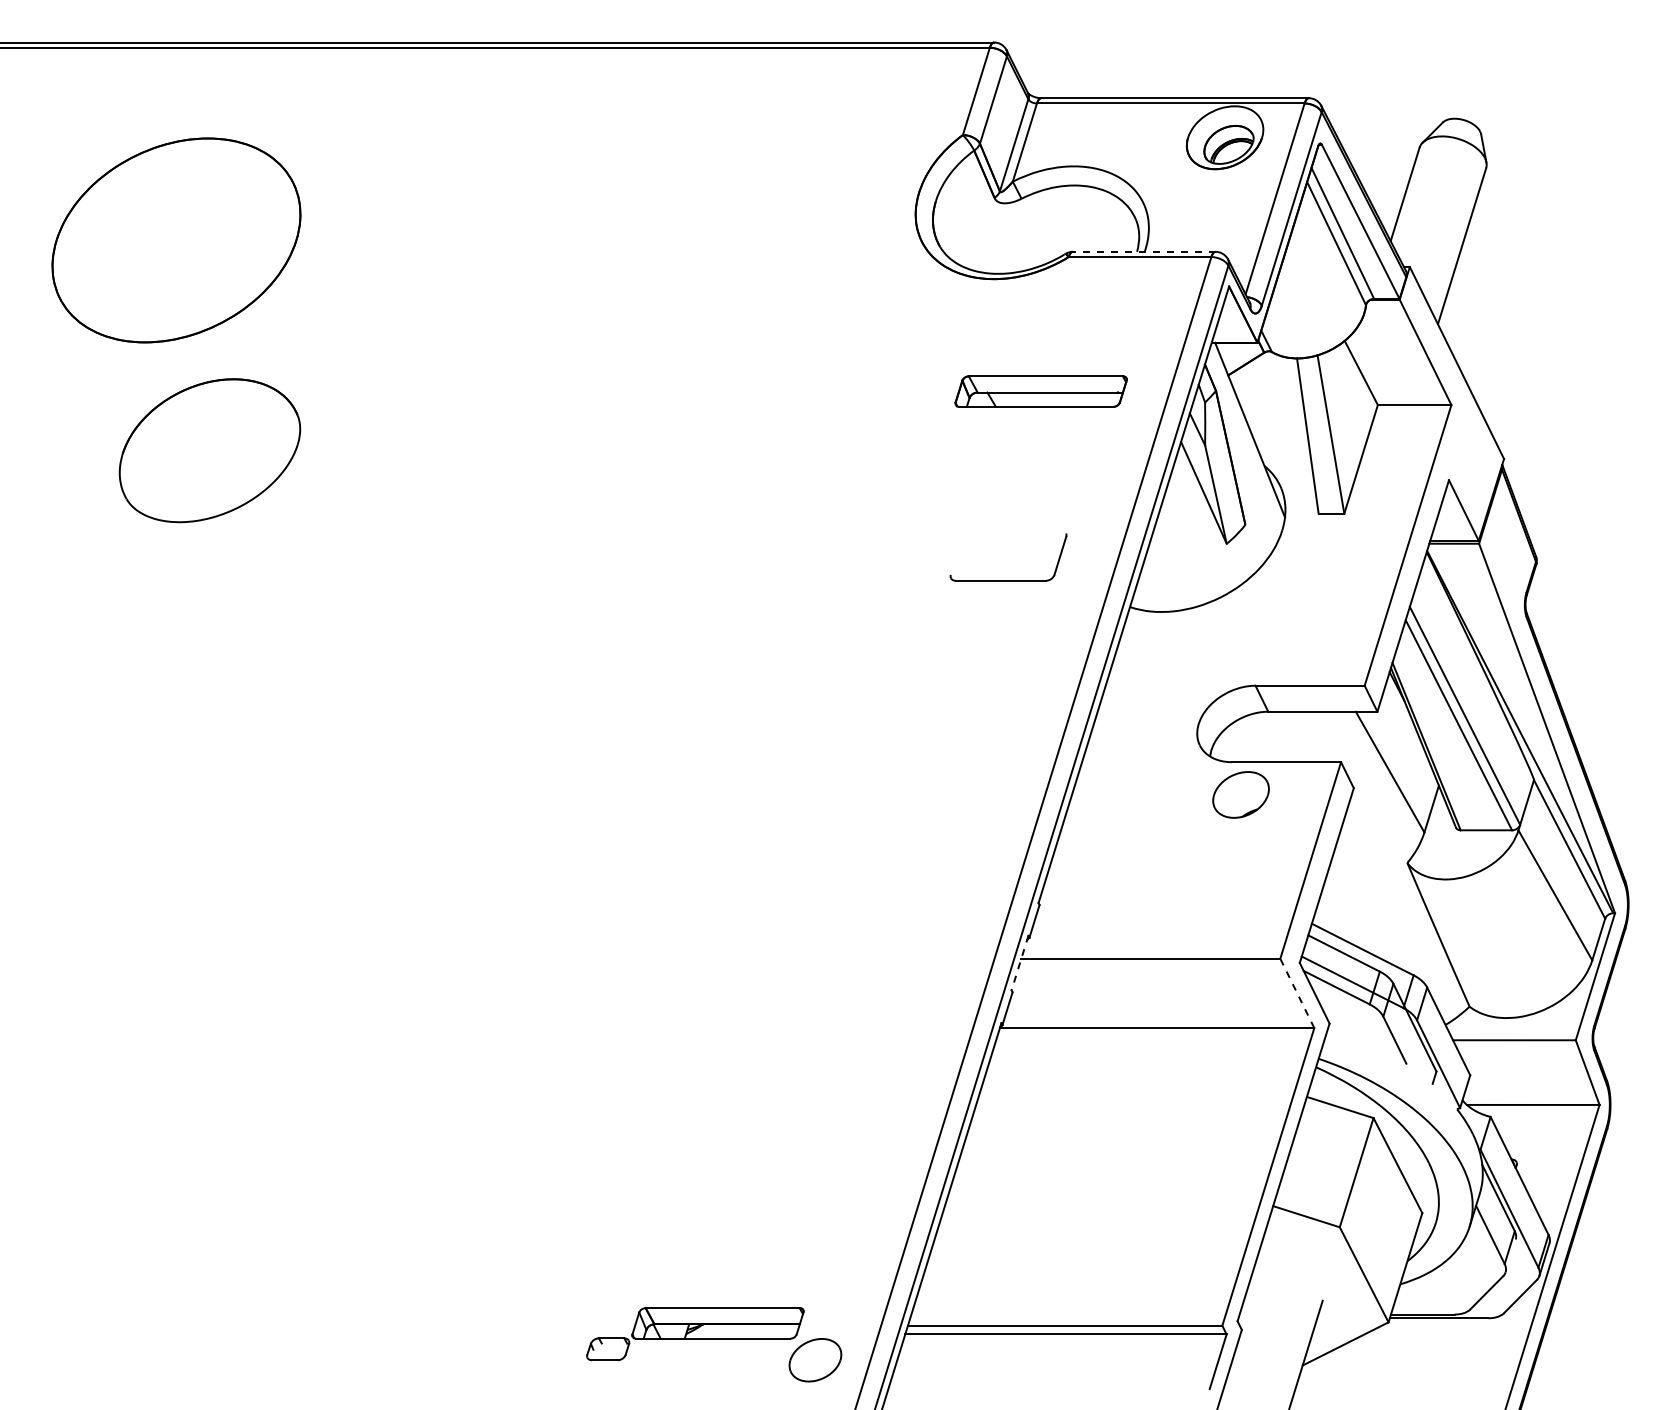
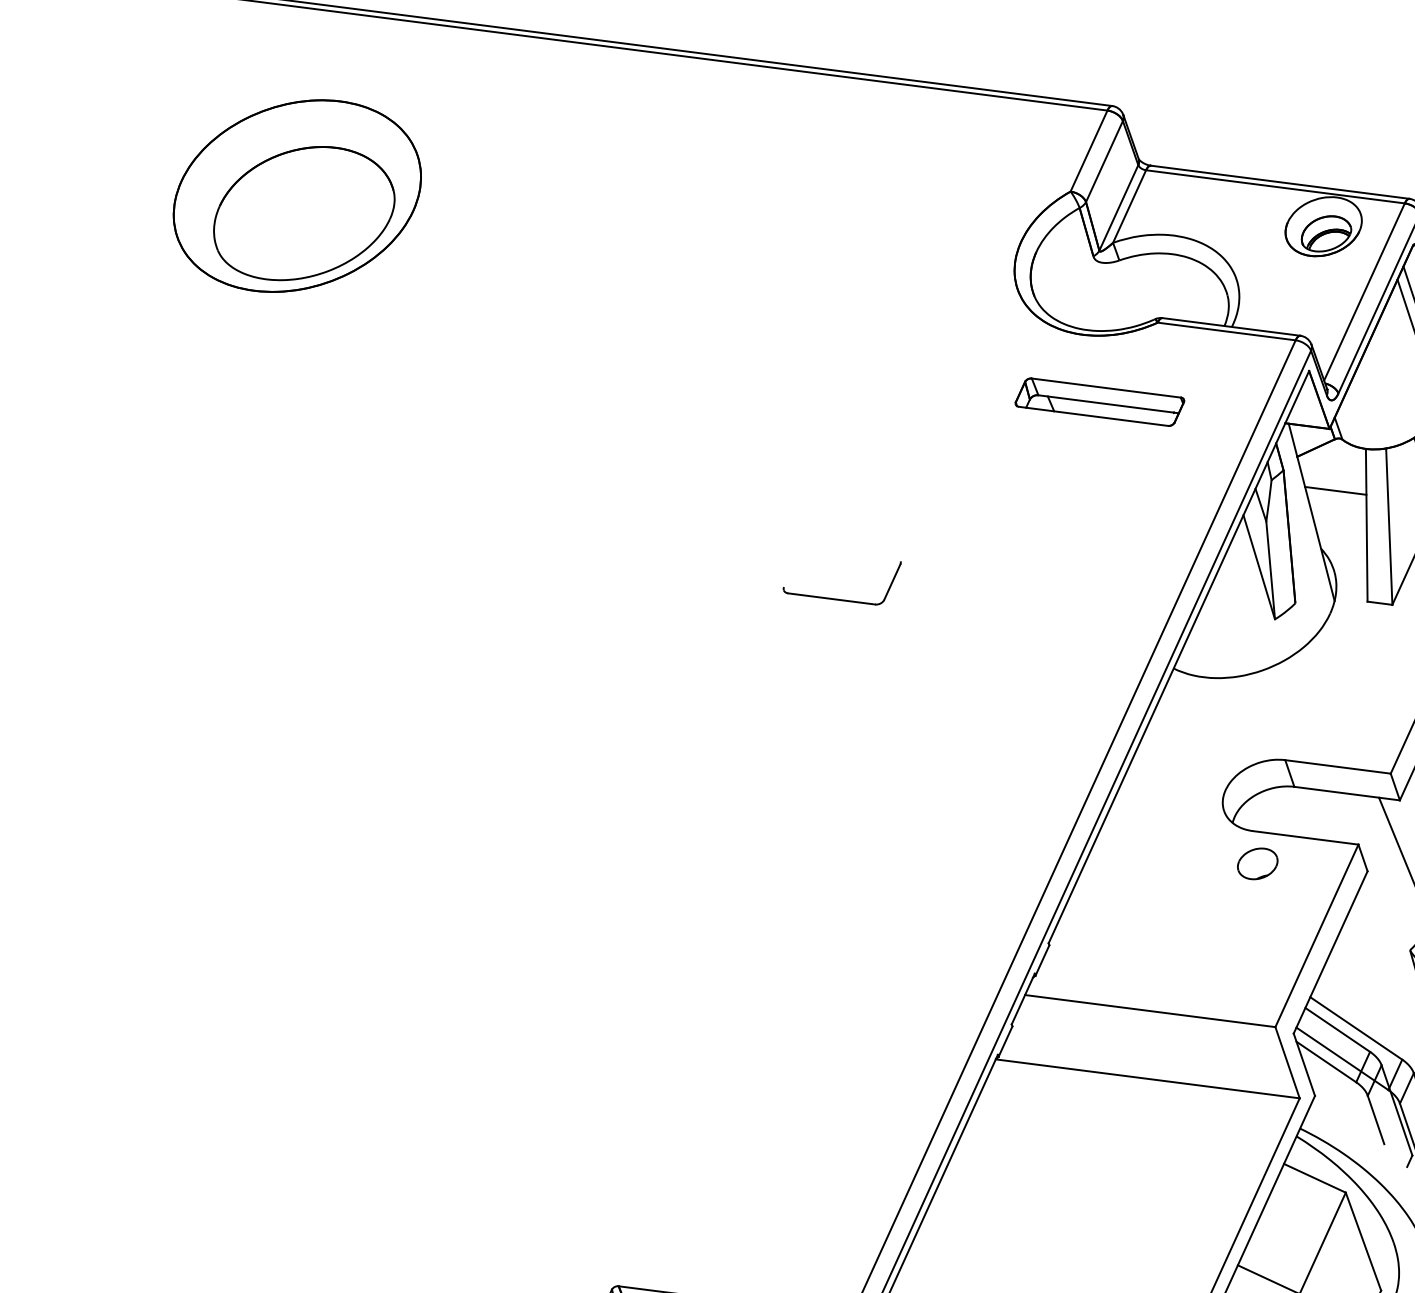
line: (1143, 251) -> (1230, 326), dashed -> solid
part: (1040, 391) -> (1099, 402), moved
line: (1271, 405) -> (1335, 491), added
part: (209, 450) -> (304, 213), moved
part: (1008, 580) -> (839, 599), moved
part: (1240, 794) -> (1257, 863), size x0.71
line: (1020, 963) -> (1023, 999), dashed -> solid
line: (1297, 993) -> (1287, 1062), dashed -> solid

